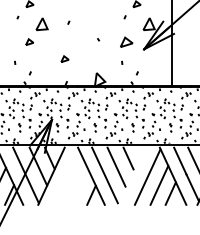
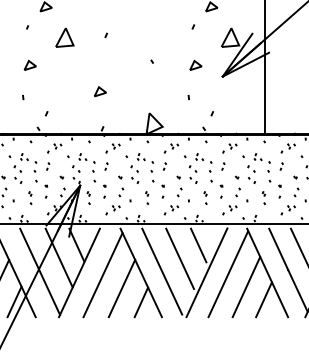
part: (29, 41) -> (29, 64), moved
part: (126, 41) -> (195, 64), size x0.62
line: (133, 175) -> (206, 271), added
line: (66, 177) -> (102, 274), added
line: (78, 185) -> (121, 287), added

